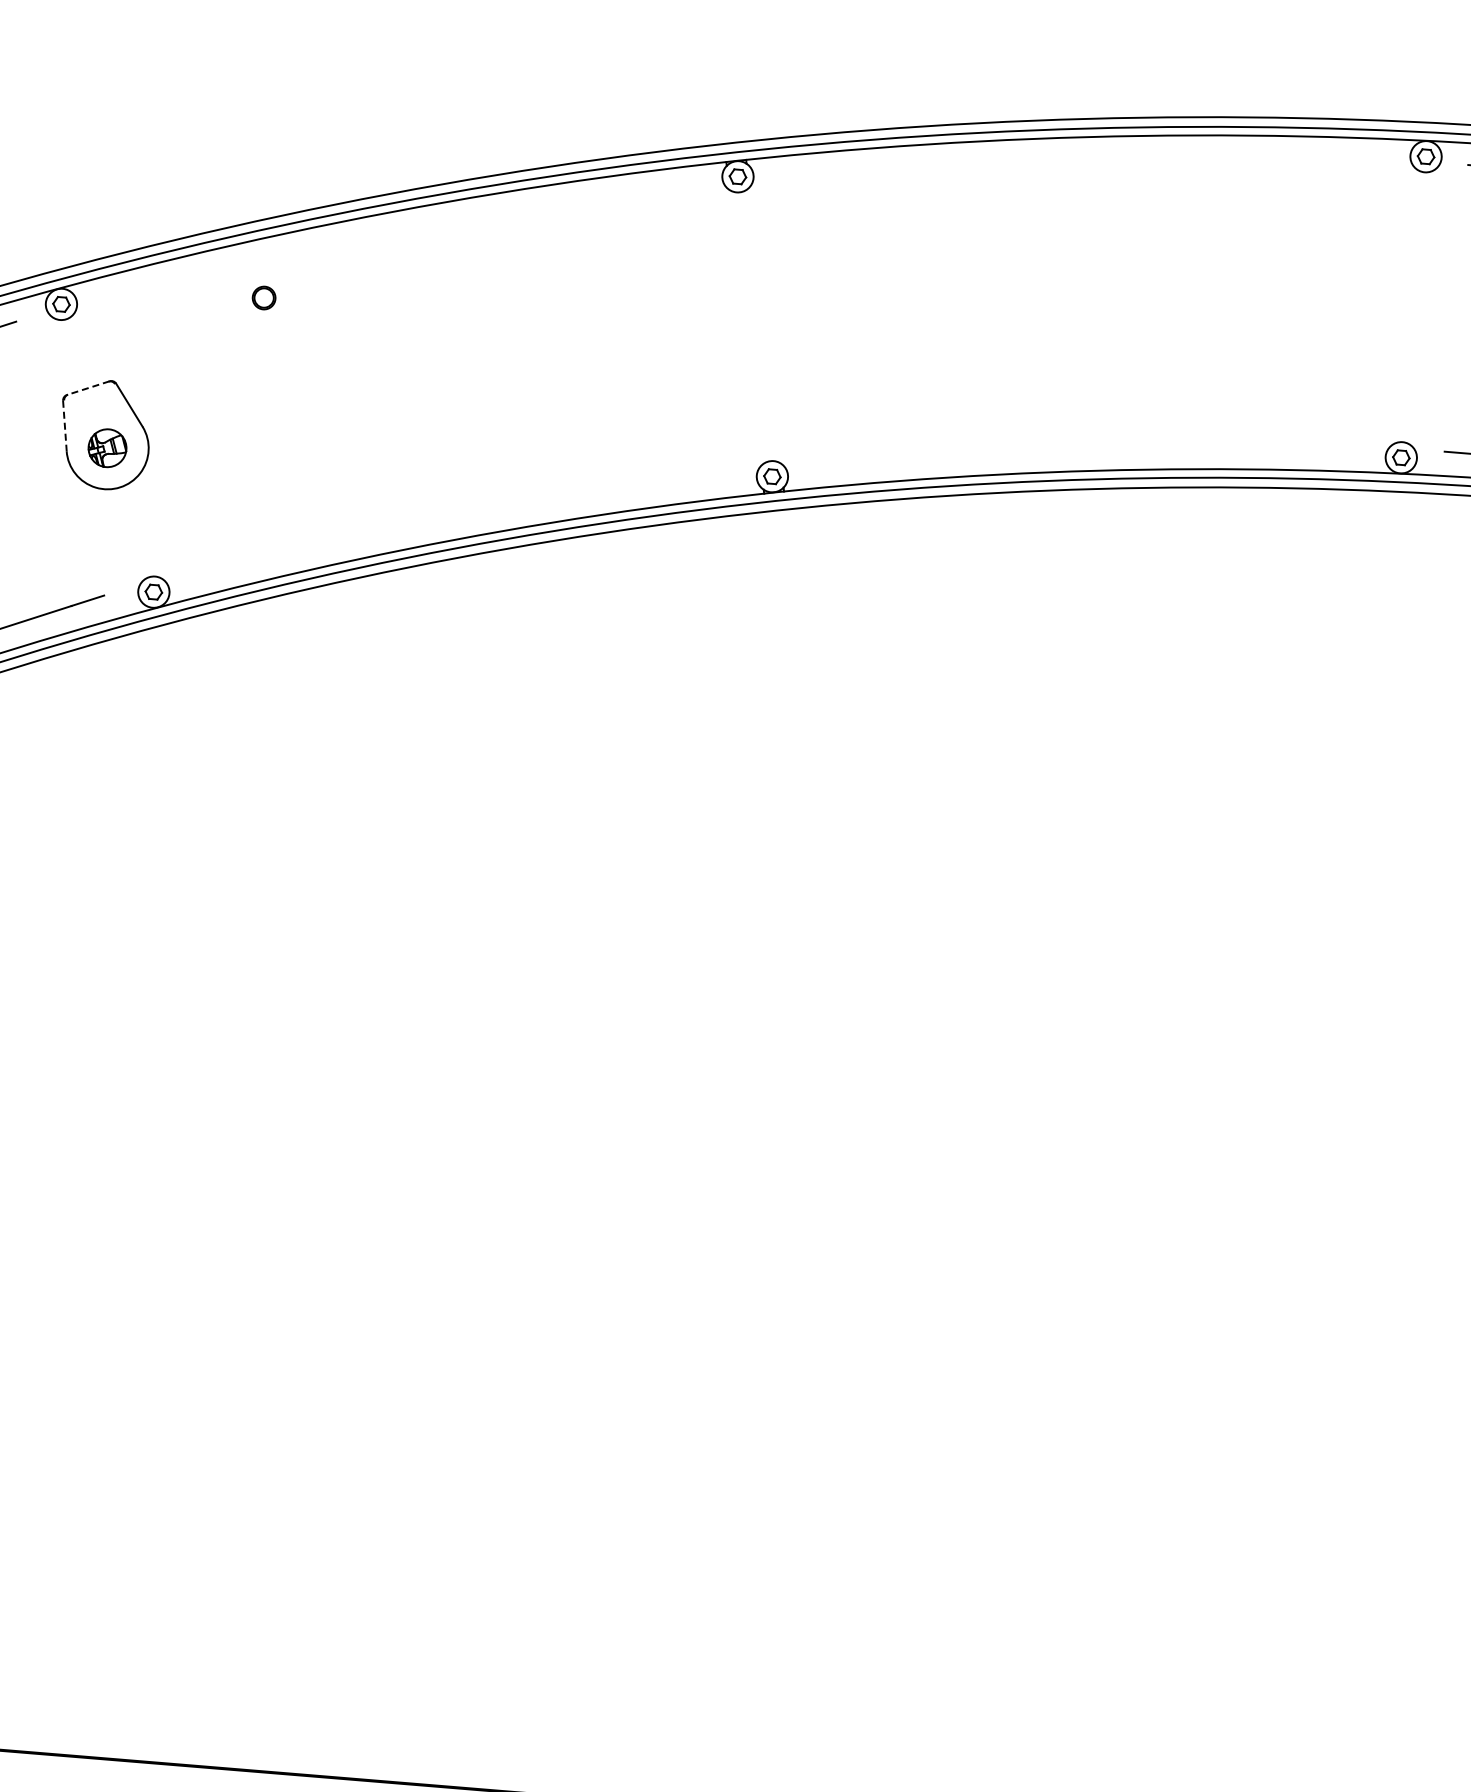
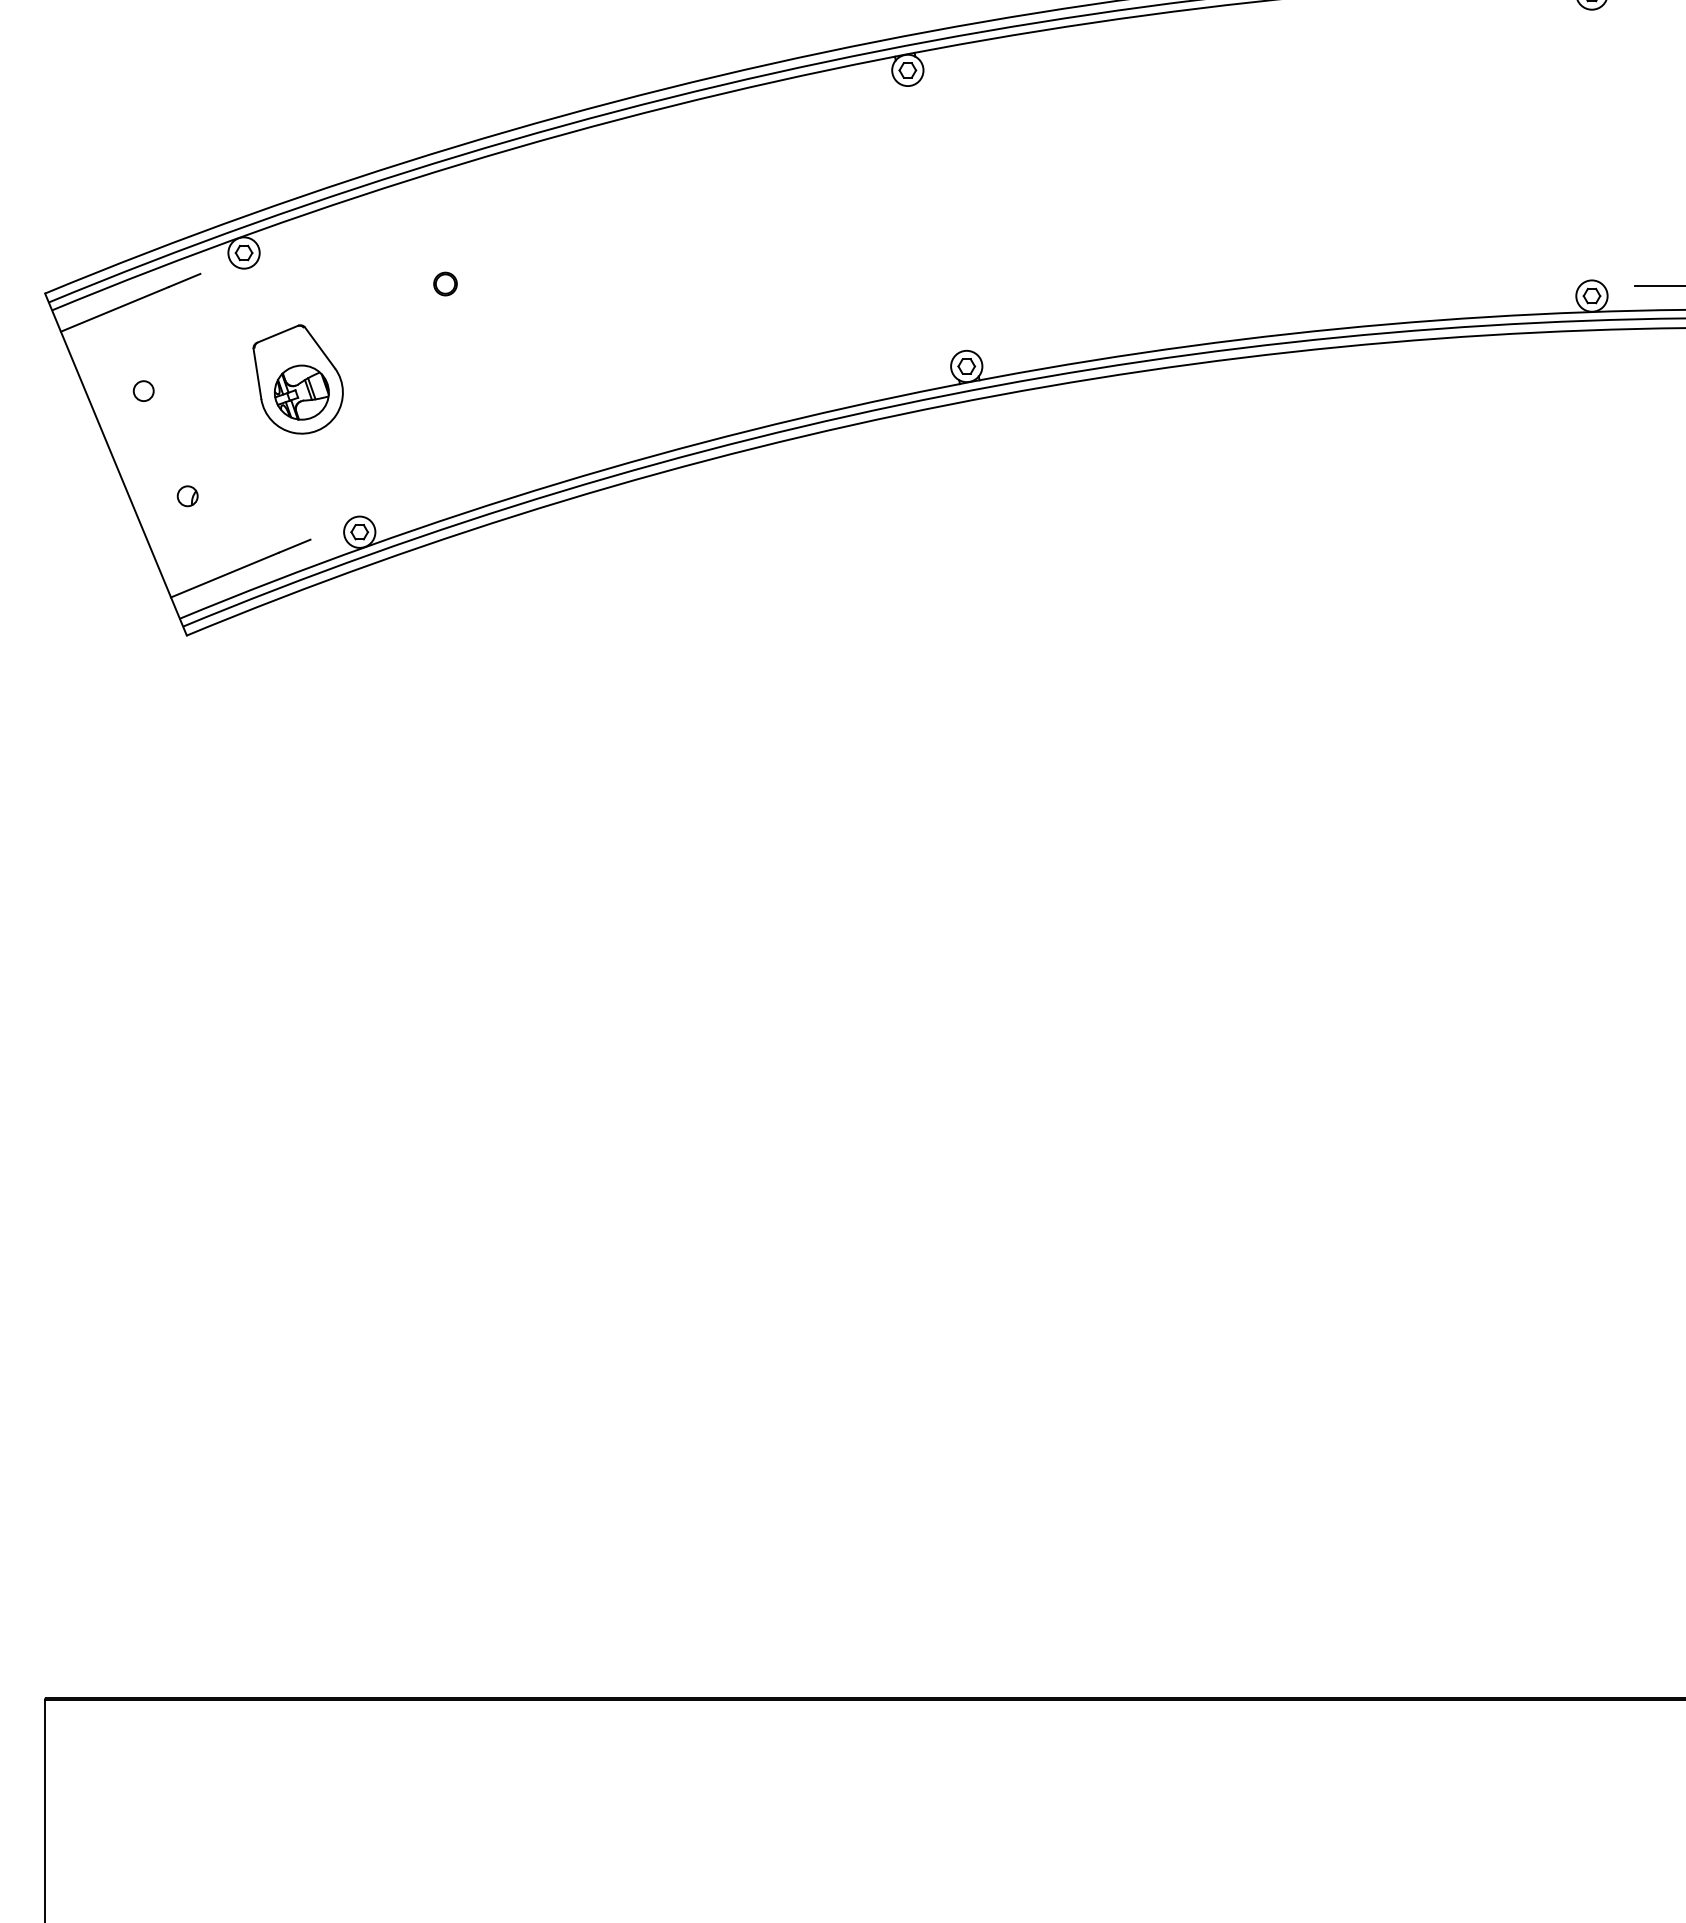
part: (264, 297) -> (445, 283), moved
line: (88, 388) -> (277, 334), dashed -> solid
line: (64, 426) -> (257, 374), dashed -> solid
part: (107, 448) -> (301, 392), size x1.43

